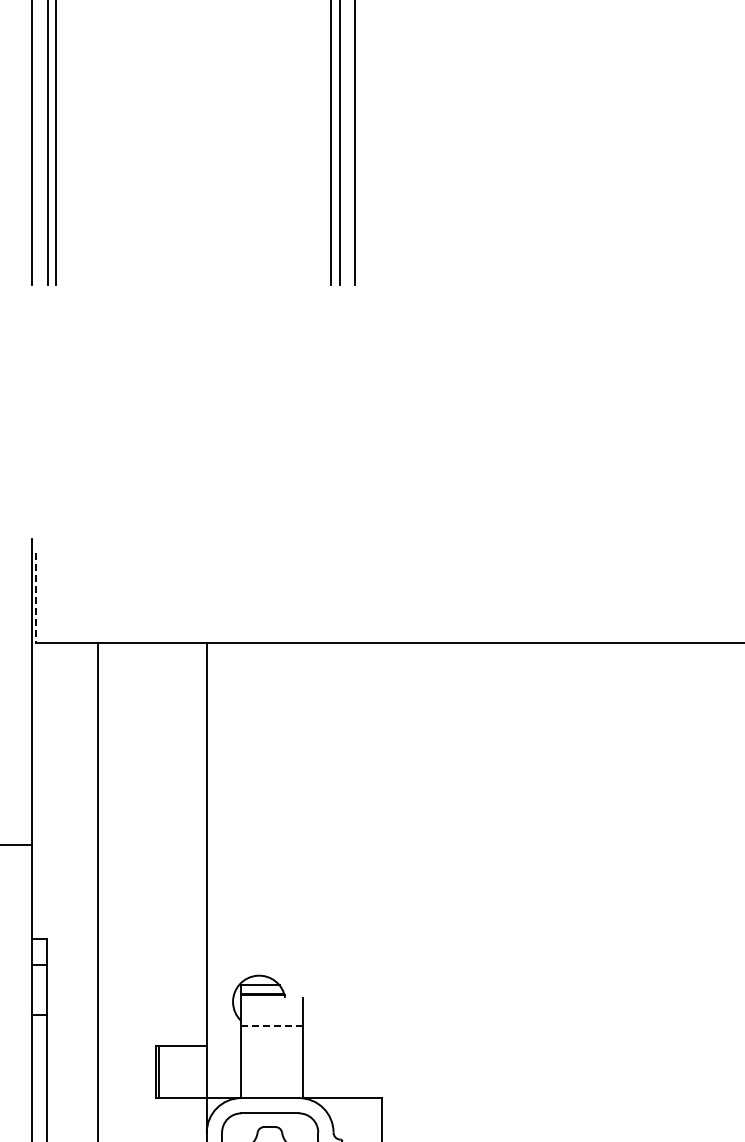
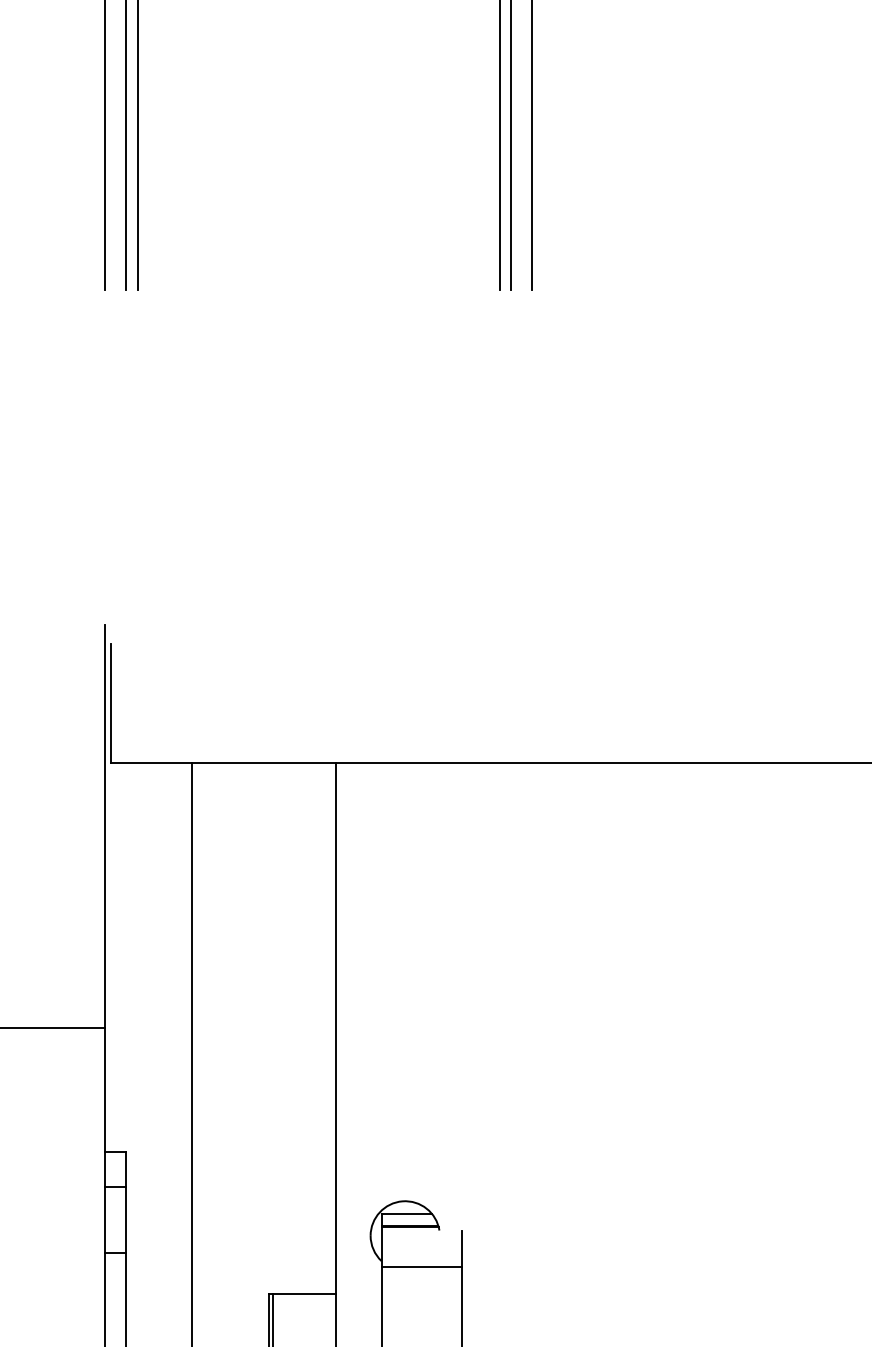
line: (36, 598) -> (111, 703), dashed -> solid
line: (271, 1025) -> (421, 1266), dashed -> solid

